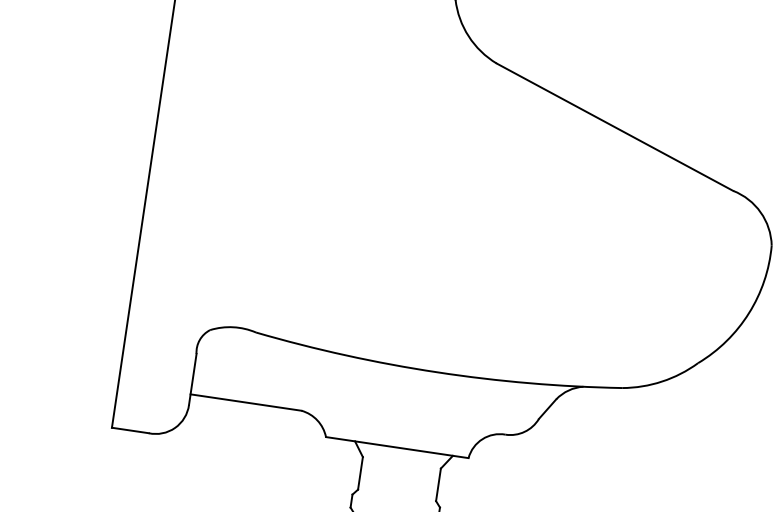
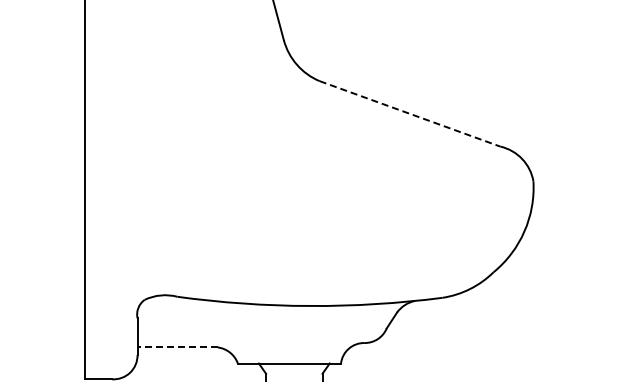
line: (615, 128) -> (410, 114), solid -> dashed
line: (245, 402) -> (177, 347), solid -> dashed

